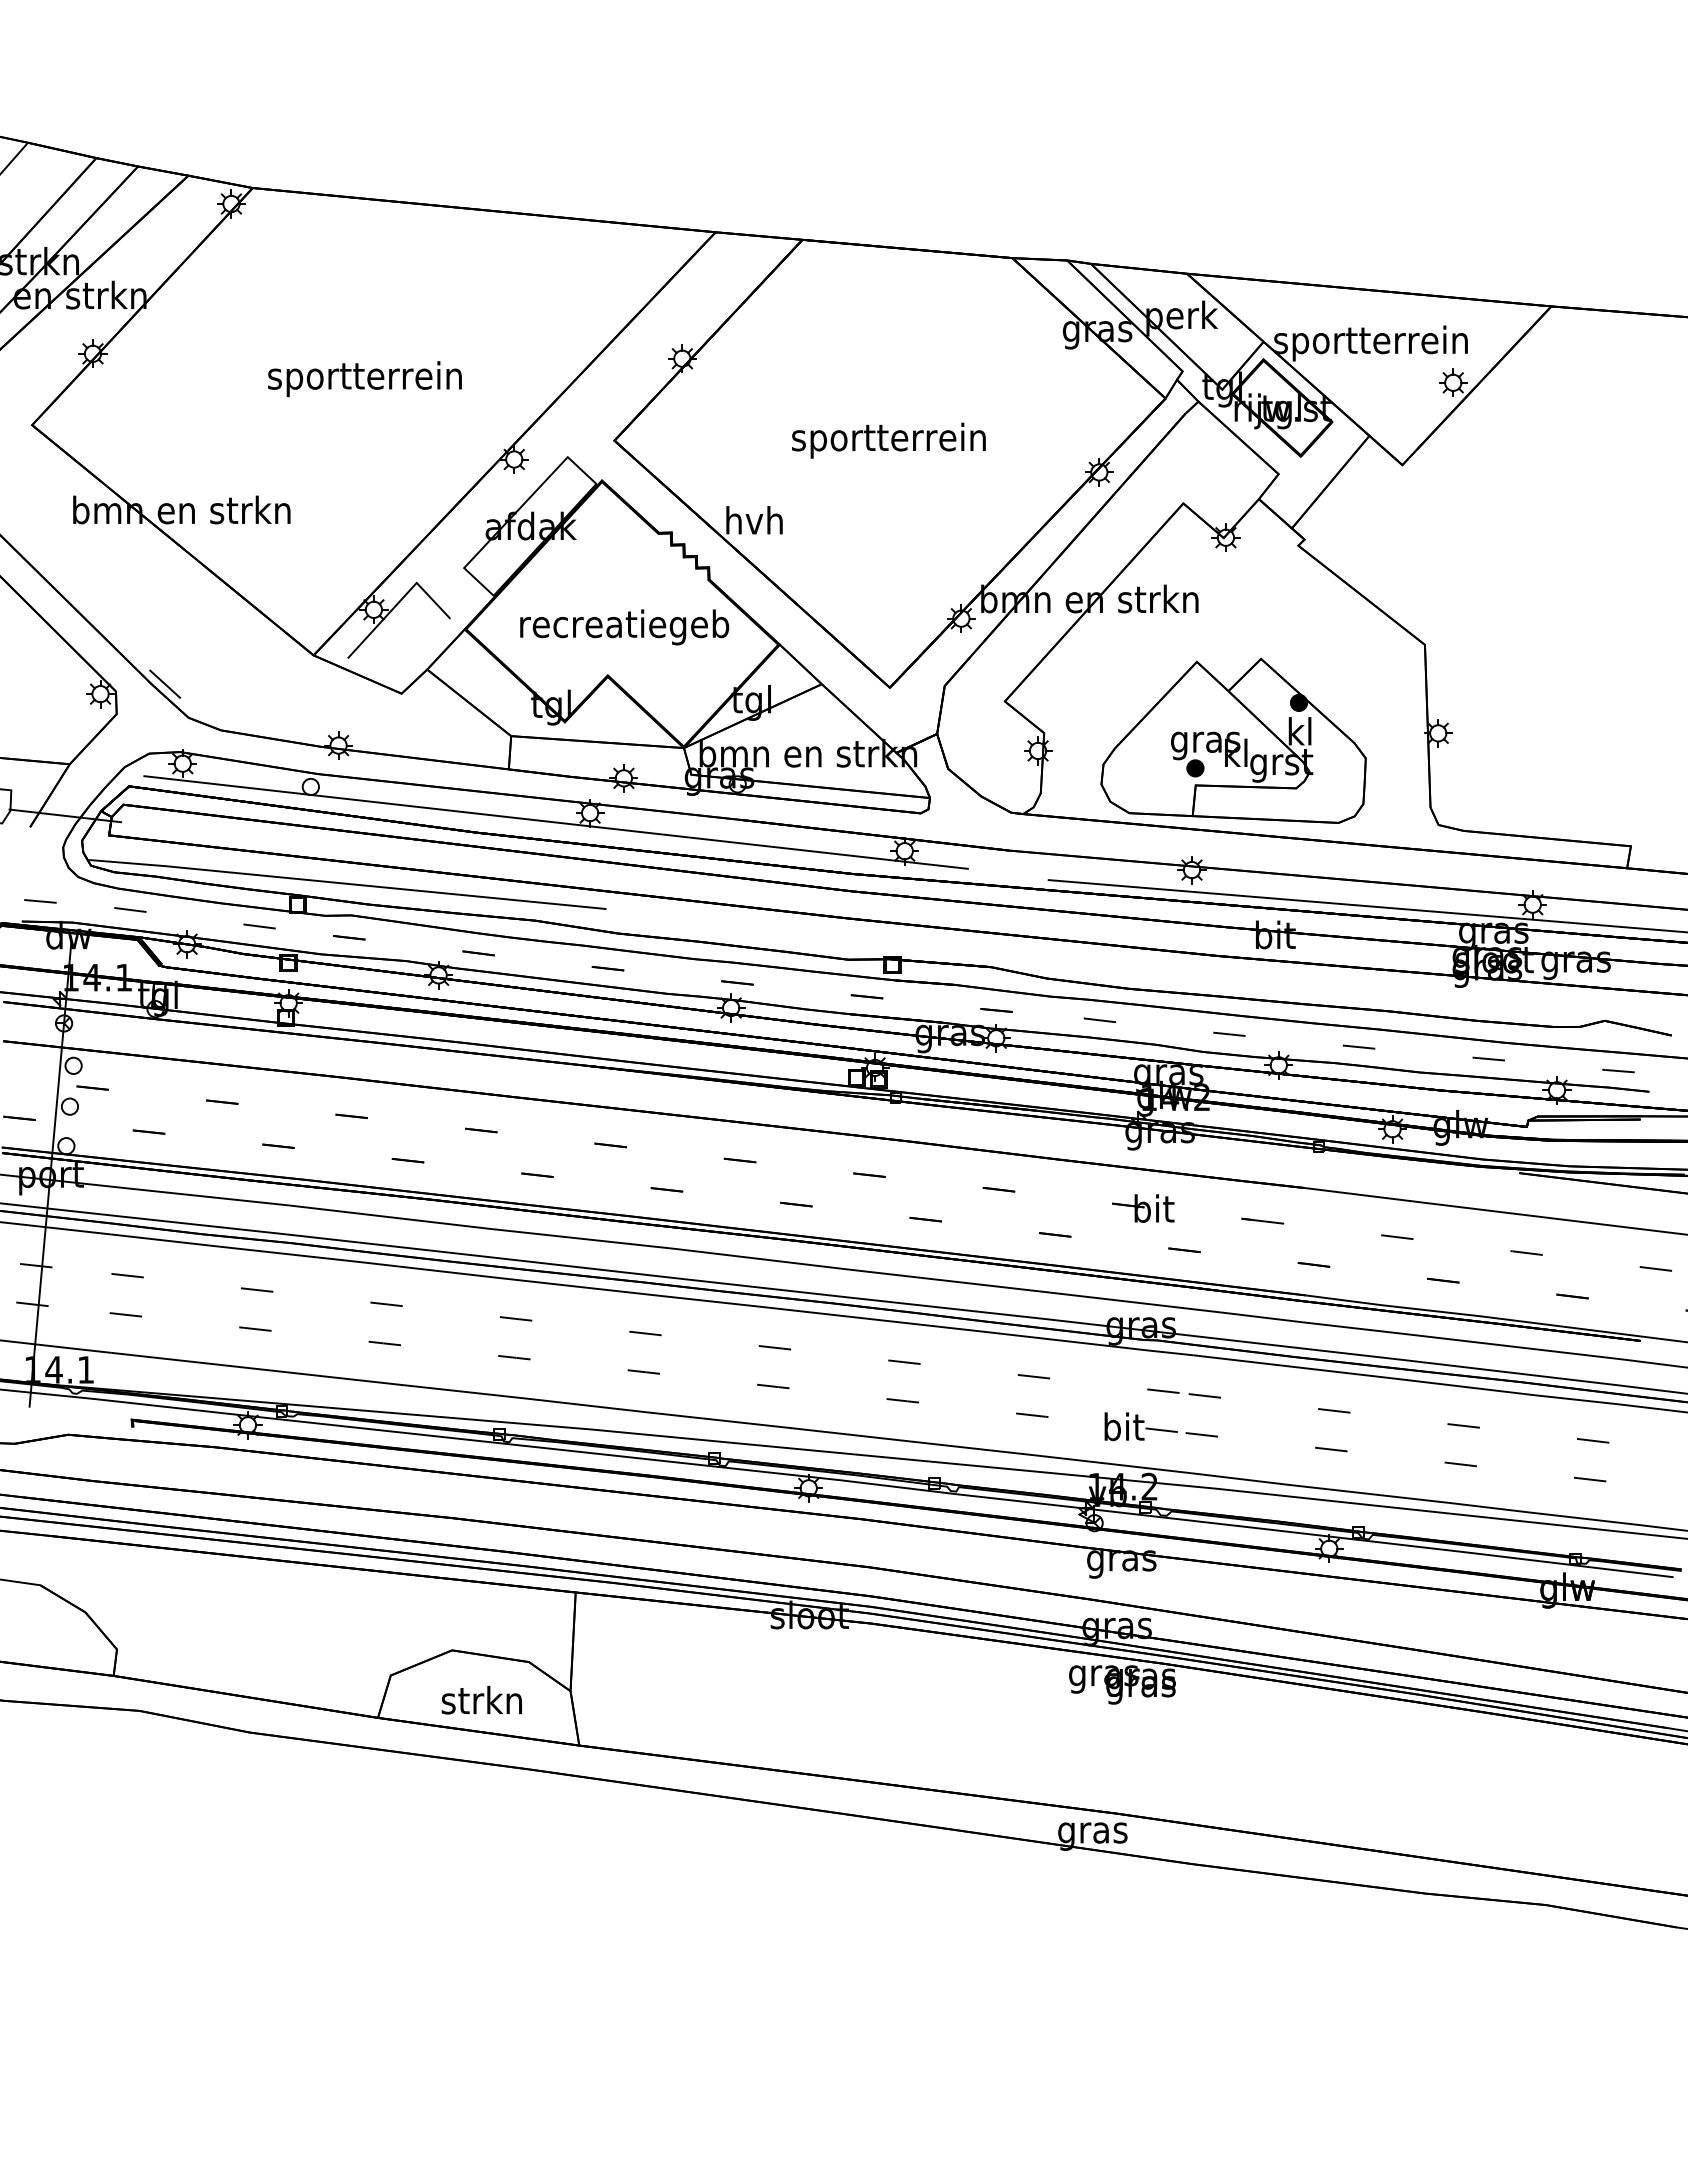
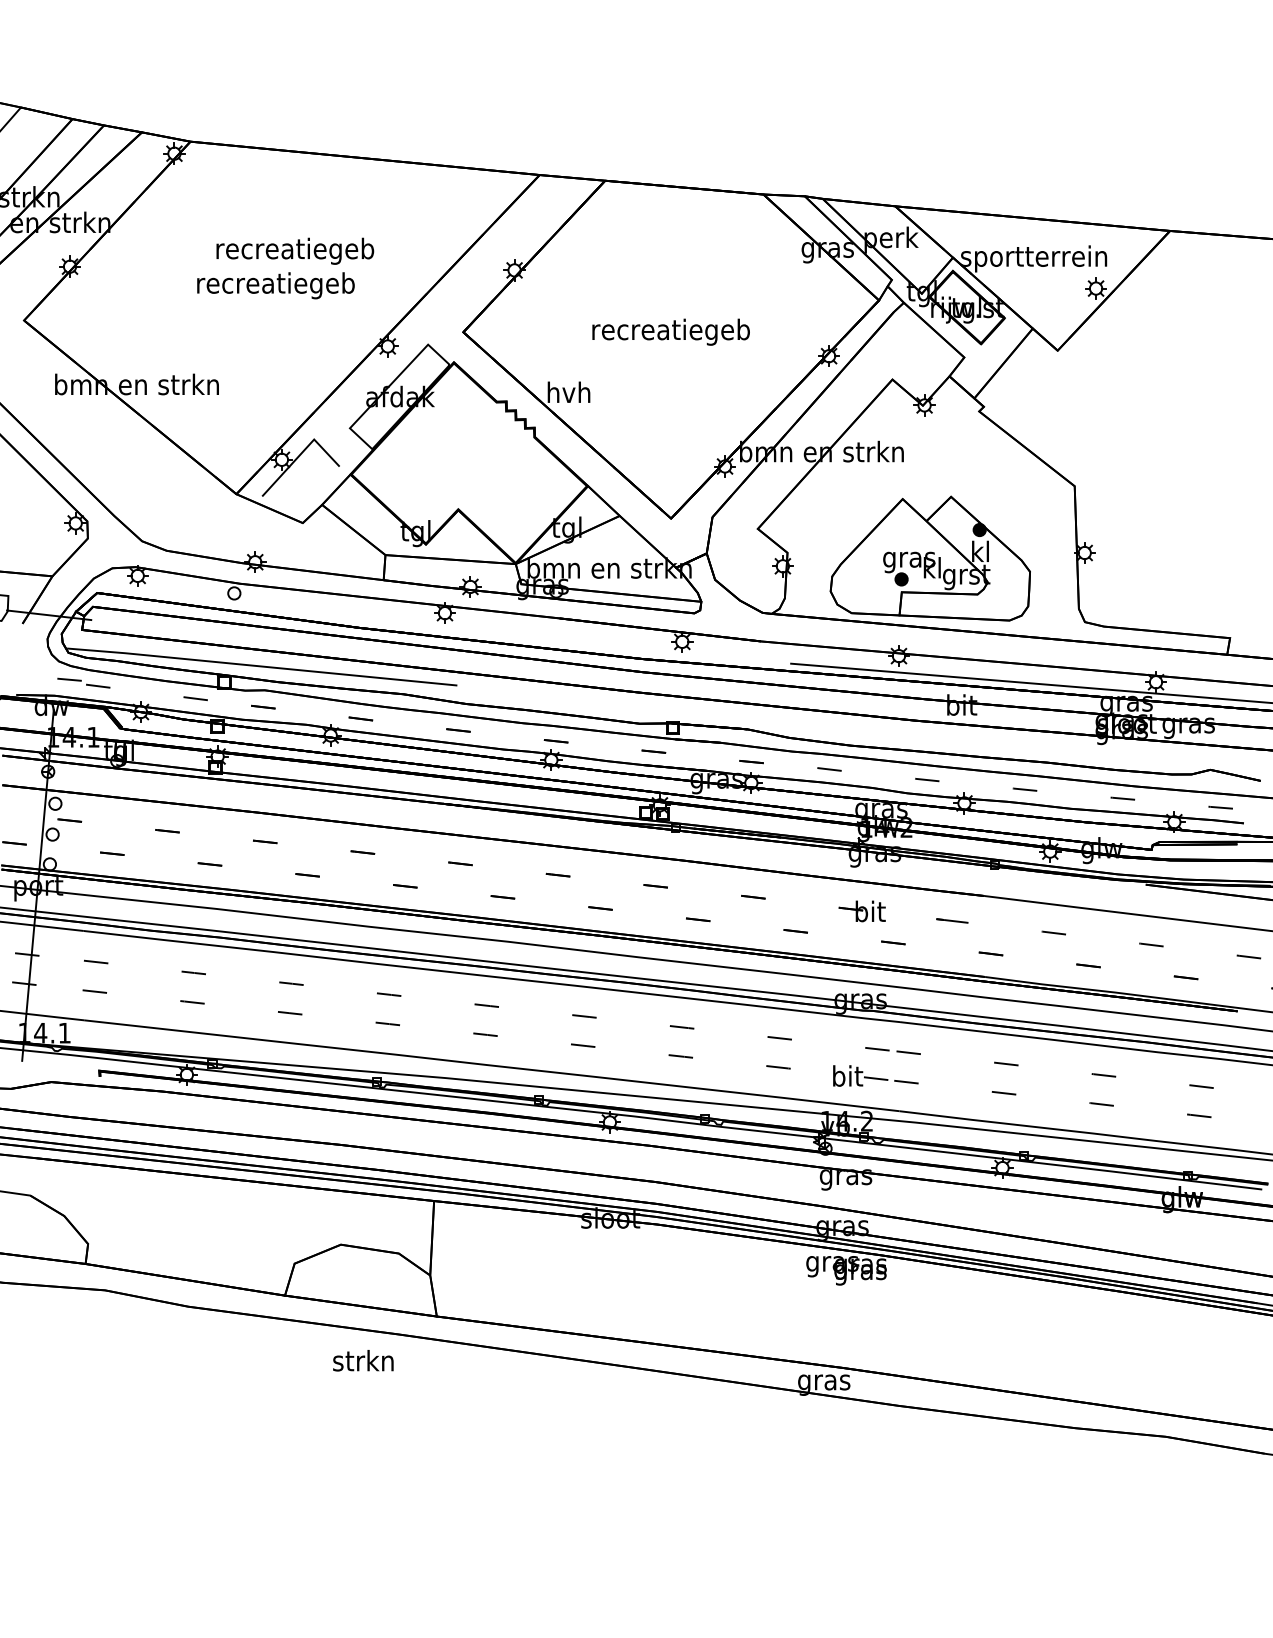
text: (365, 379) -> (275, 286), sportterrein -> recreatiegeb
text: (889, 440) -> (670, 332), sportterrein -> recreatiegeb
text: (624, 627) -> (295, 251), moved
line: (165, 683) -> (124, 515), removed
line: (555, 822) -> (418, 620), removed
line: (40, 901) -> (69, 679), moved
text: (481, 1699) -> (363, 1360), moved

